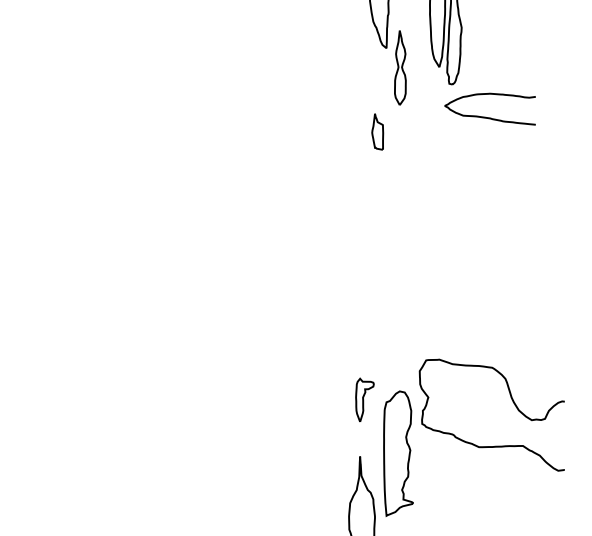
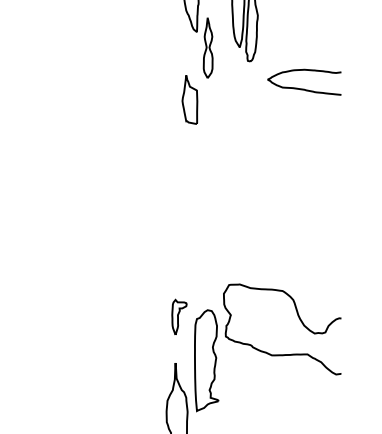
curve: (485, 116) -> (300, 88), moved
part: (377, 131) -> (189, 99), size x1.67

